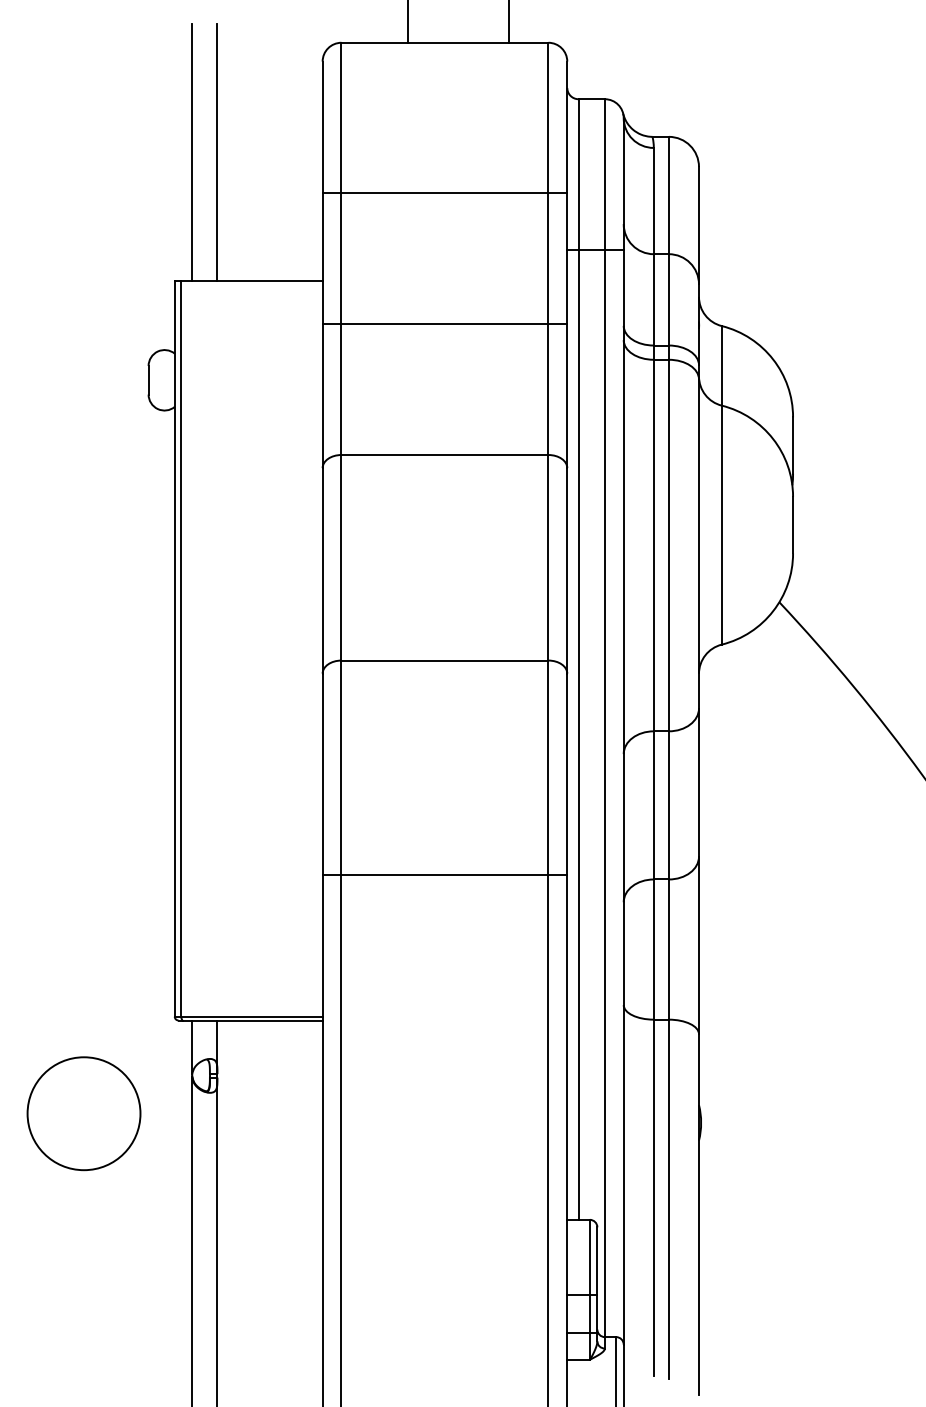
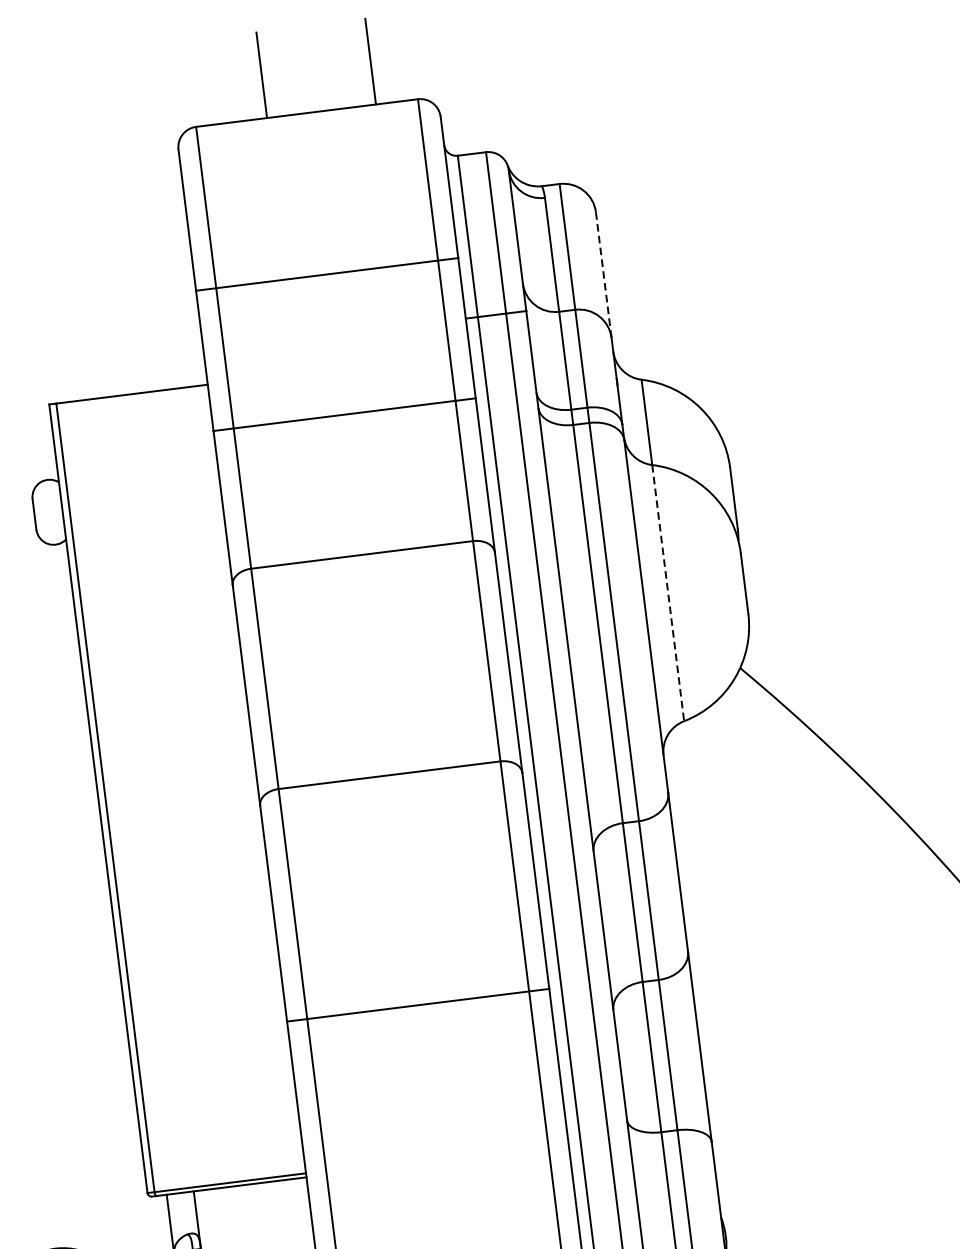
line: (192, 152) -> (51, 264), removed
line: (217, 152) -> (77, 261), removed
line: (698, 225) -> (603, 275), solid -> dashed
line: (721, 525) -> (667, 593), solid -> dashed

